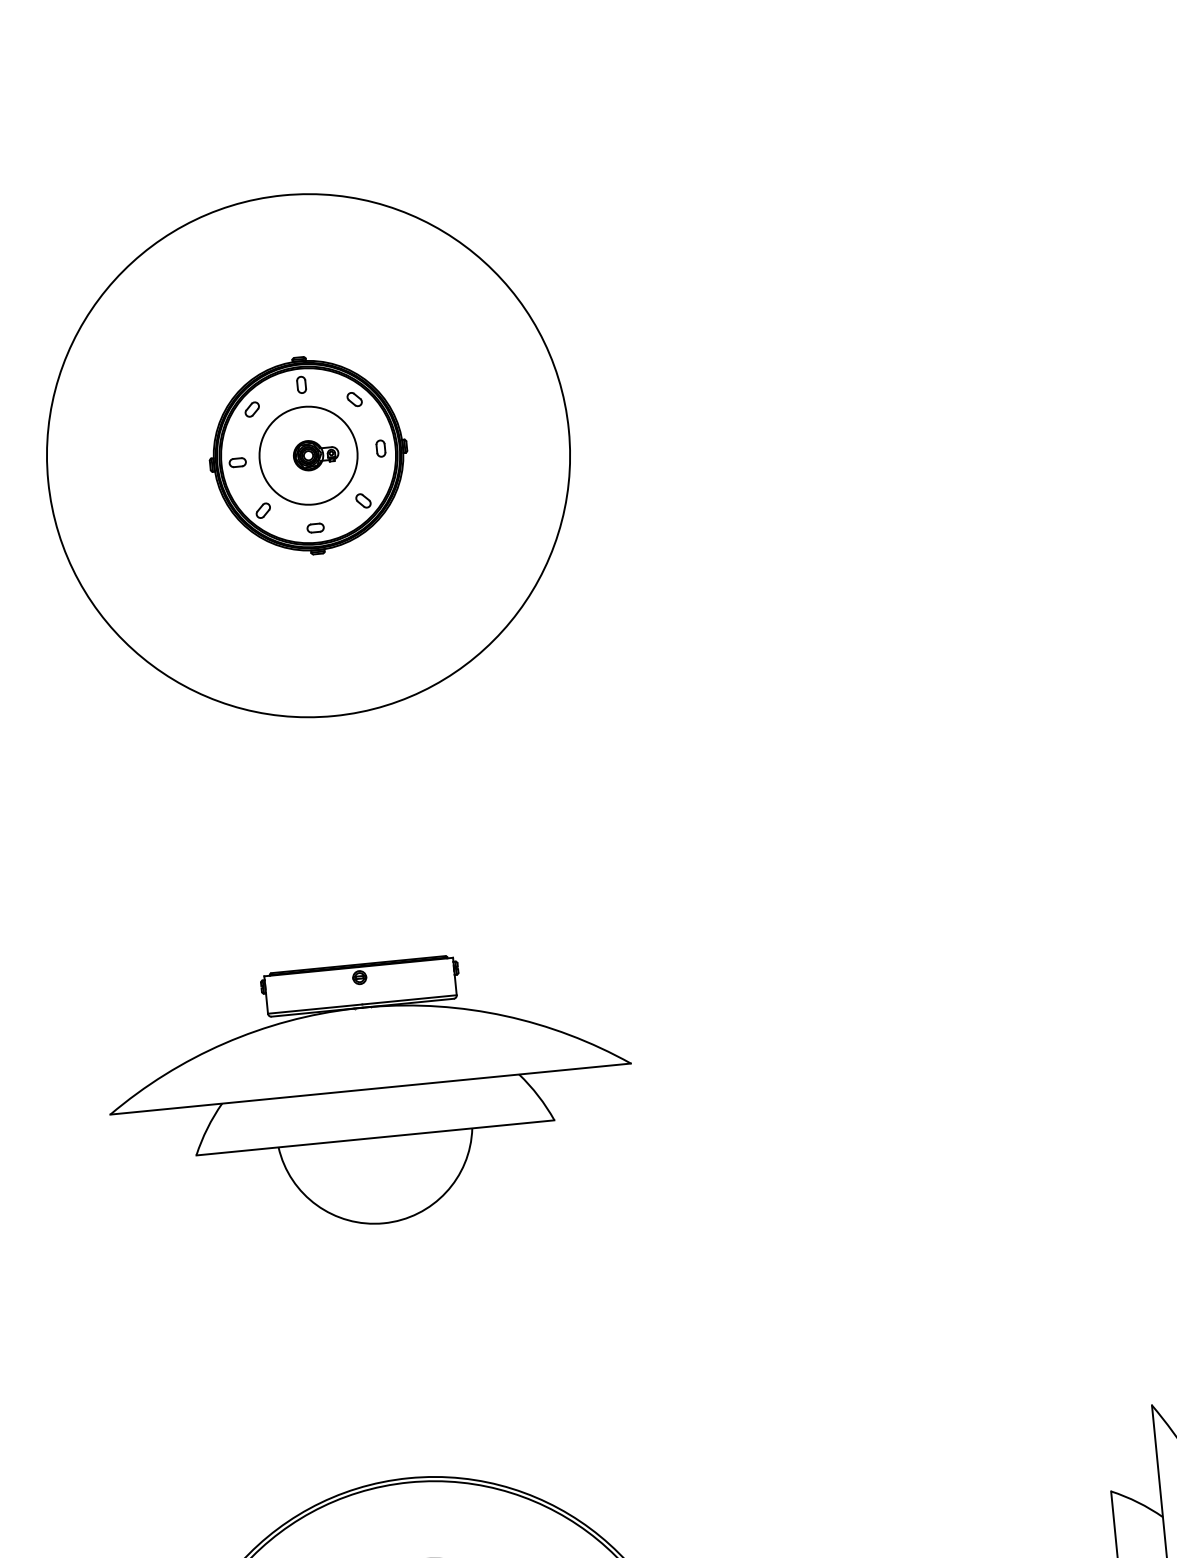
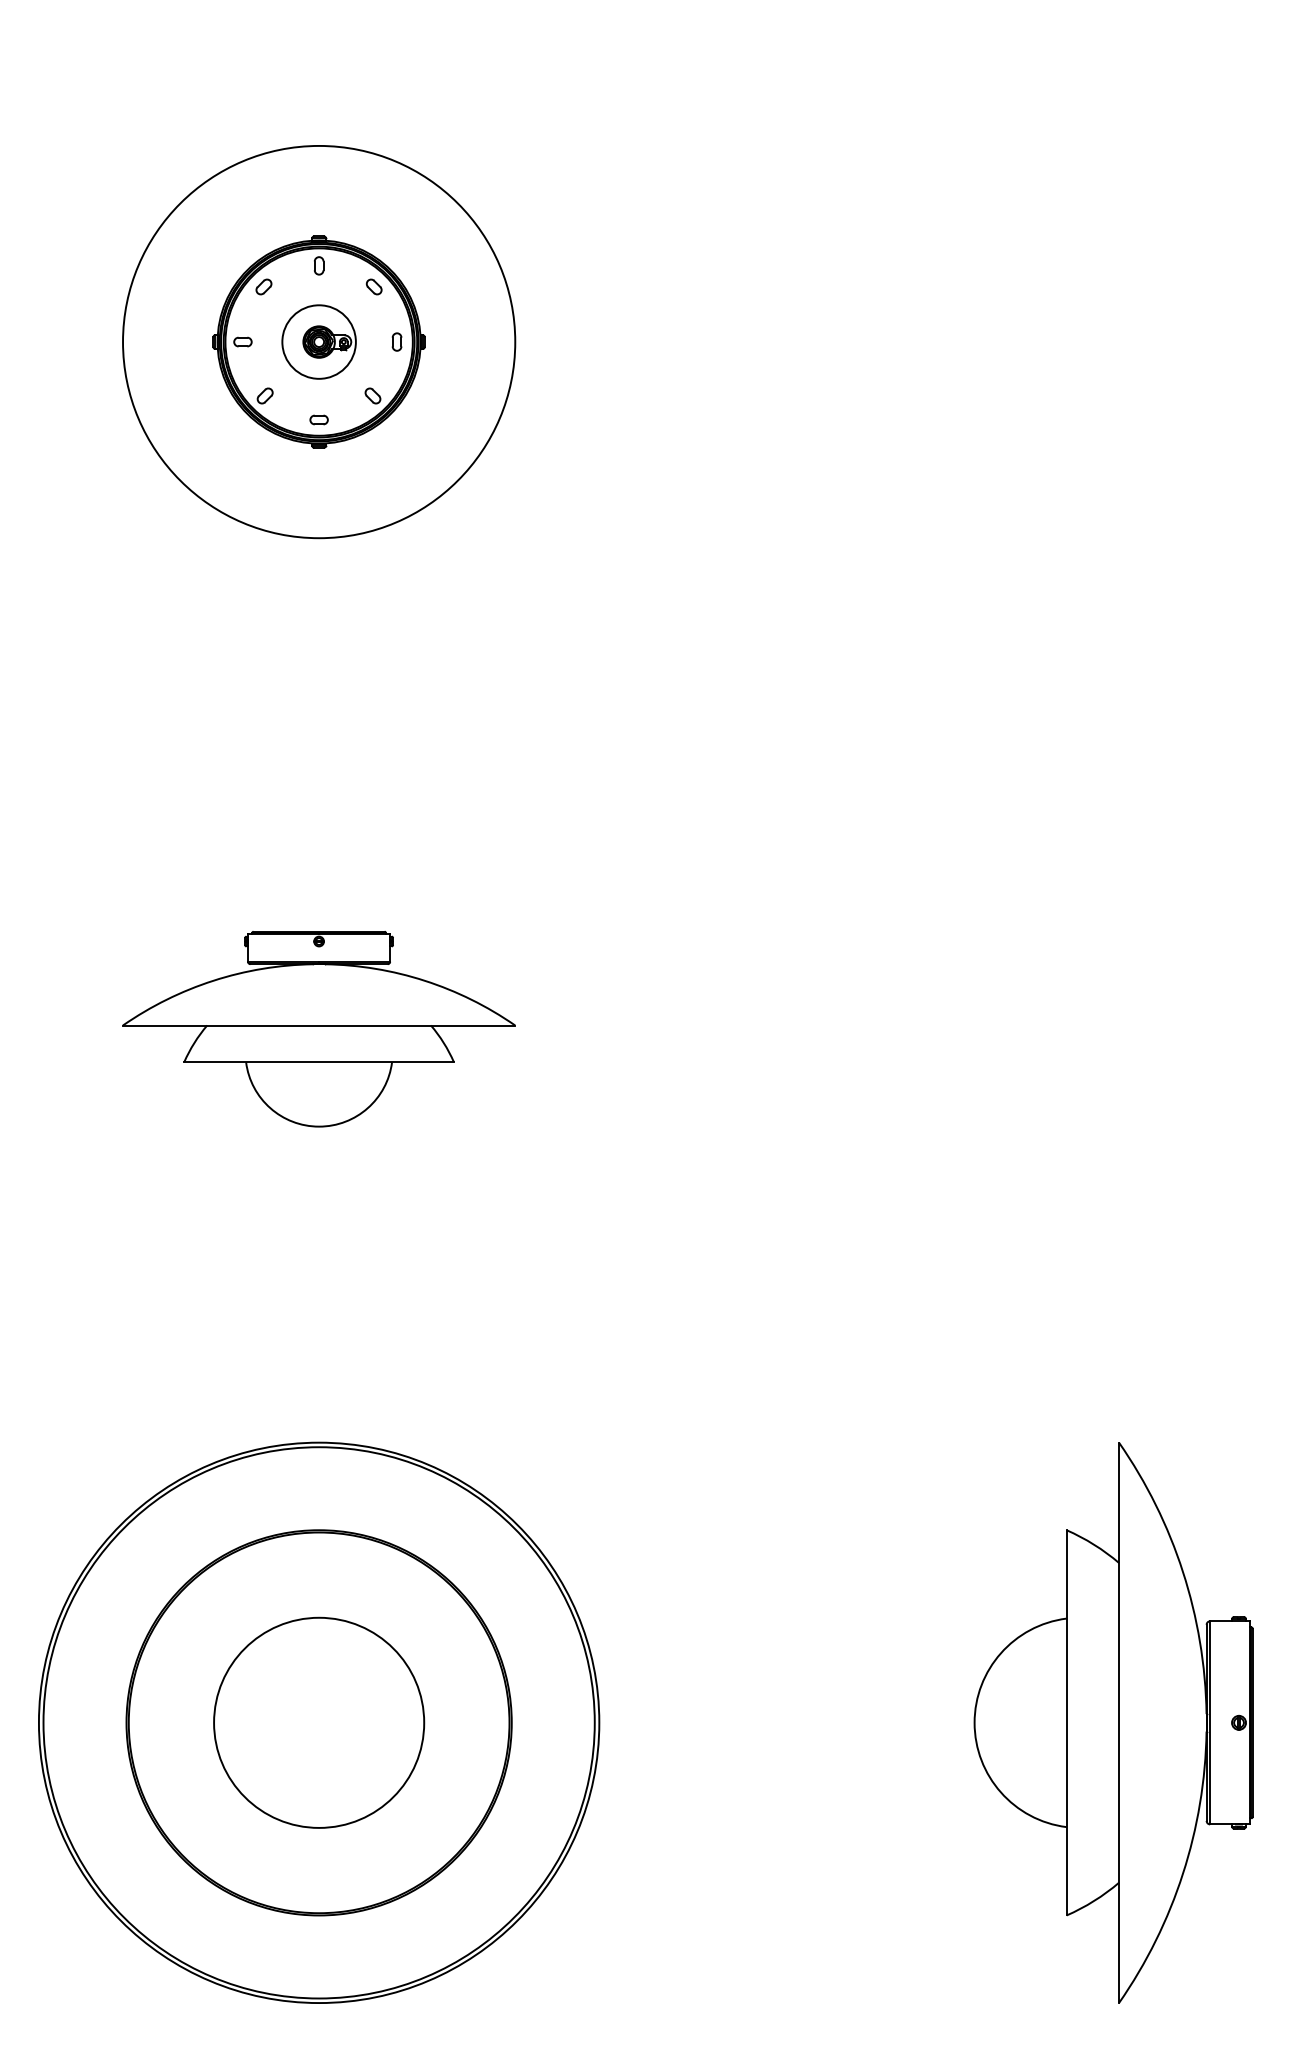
circle: (307, 455) -> (318, 341), size x0.7
circle: (307, 455) -> (318, 341), size x0.7
part: (370, 1094) -> (318, 1029), size x0.7

